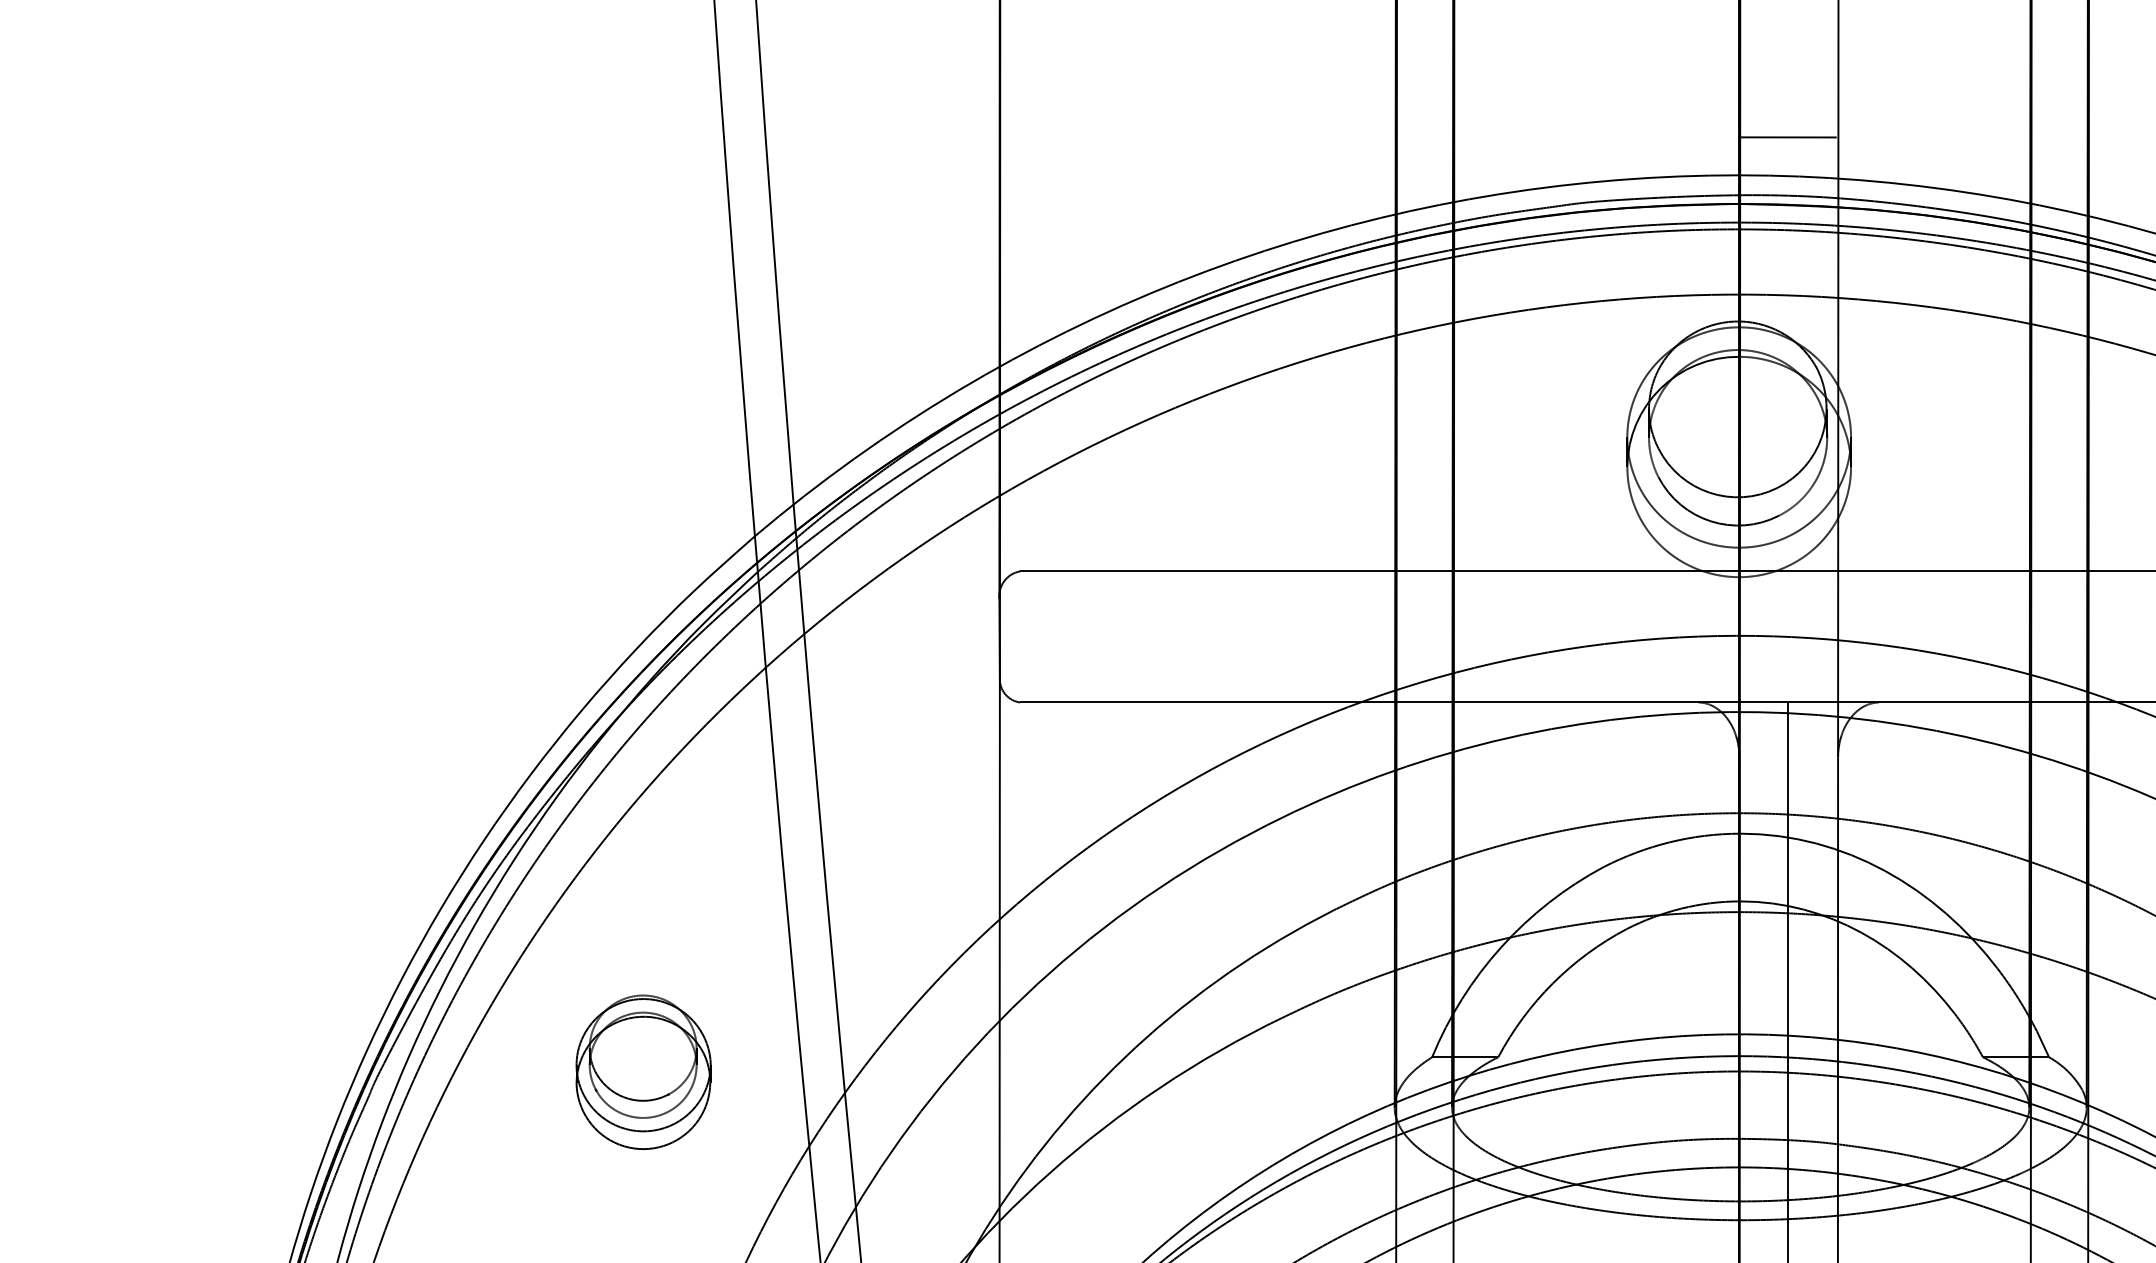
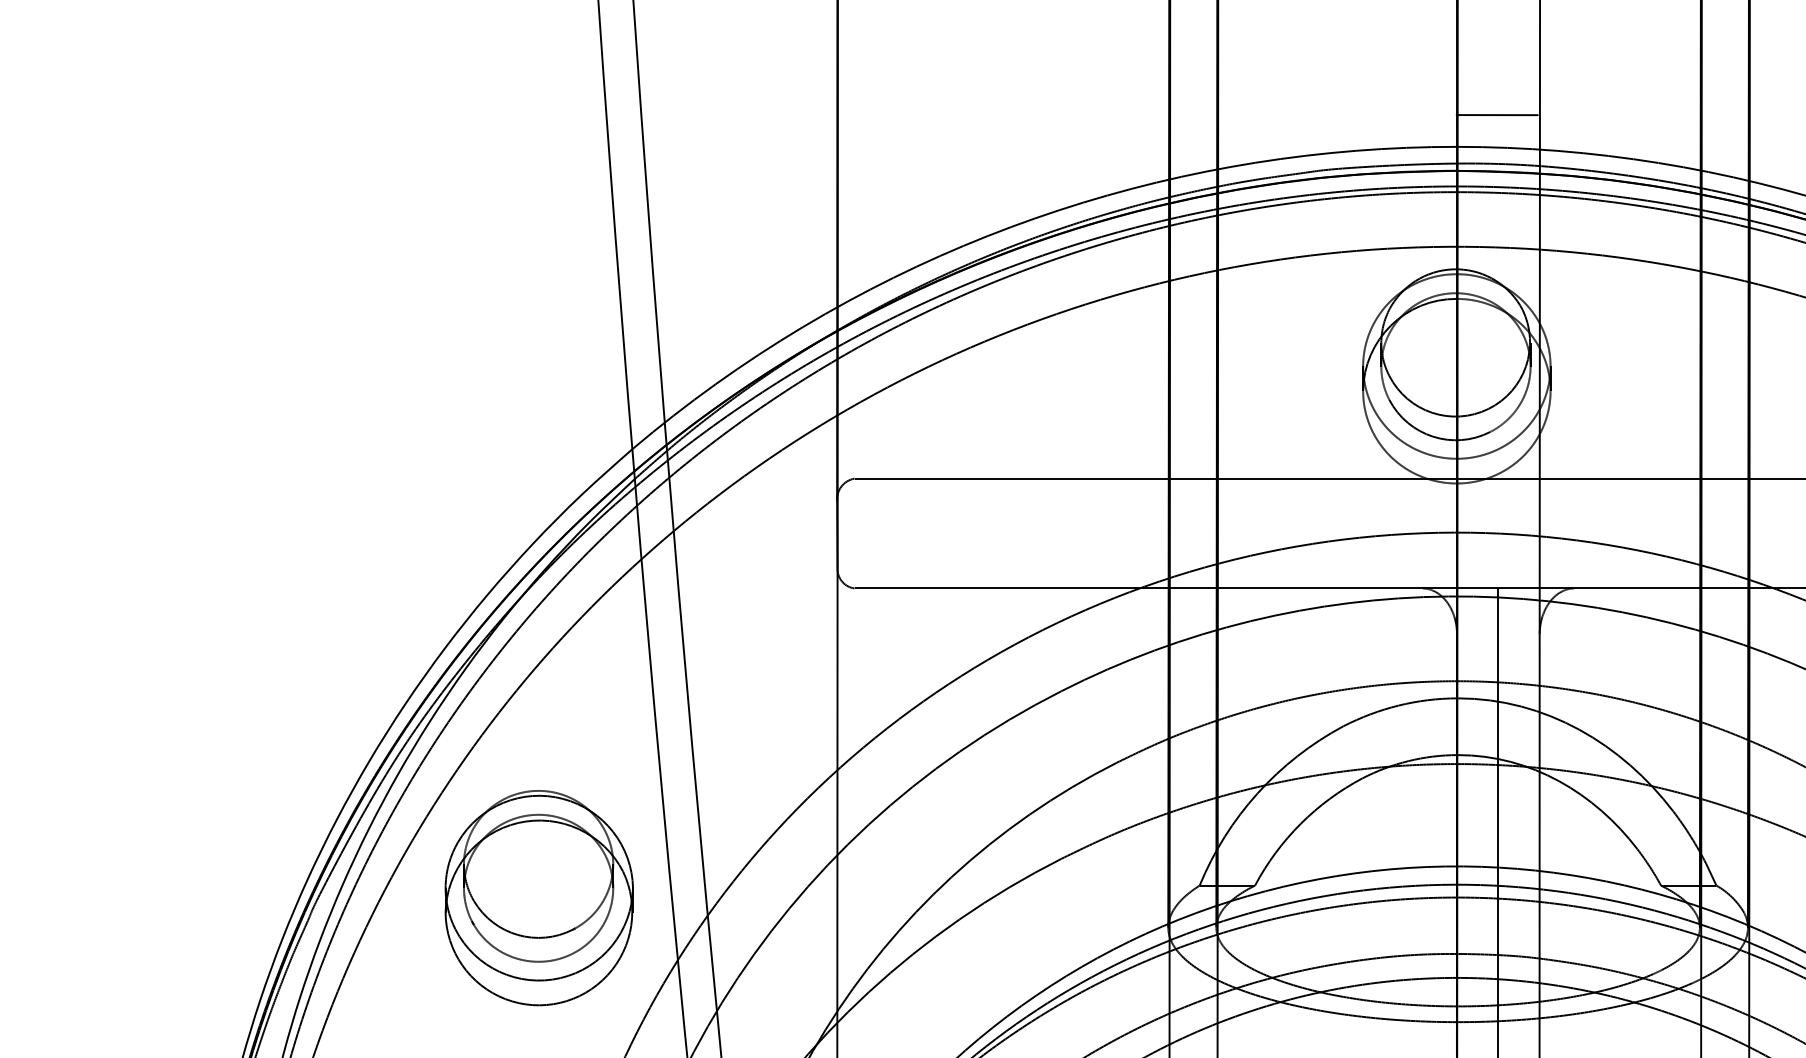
part: (642, 1072) -> (538, 898), size x1.67

